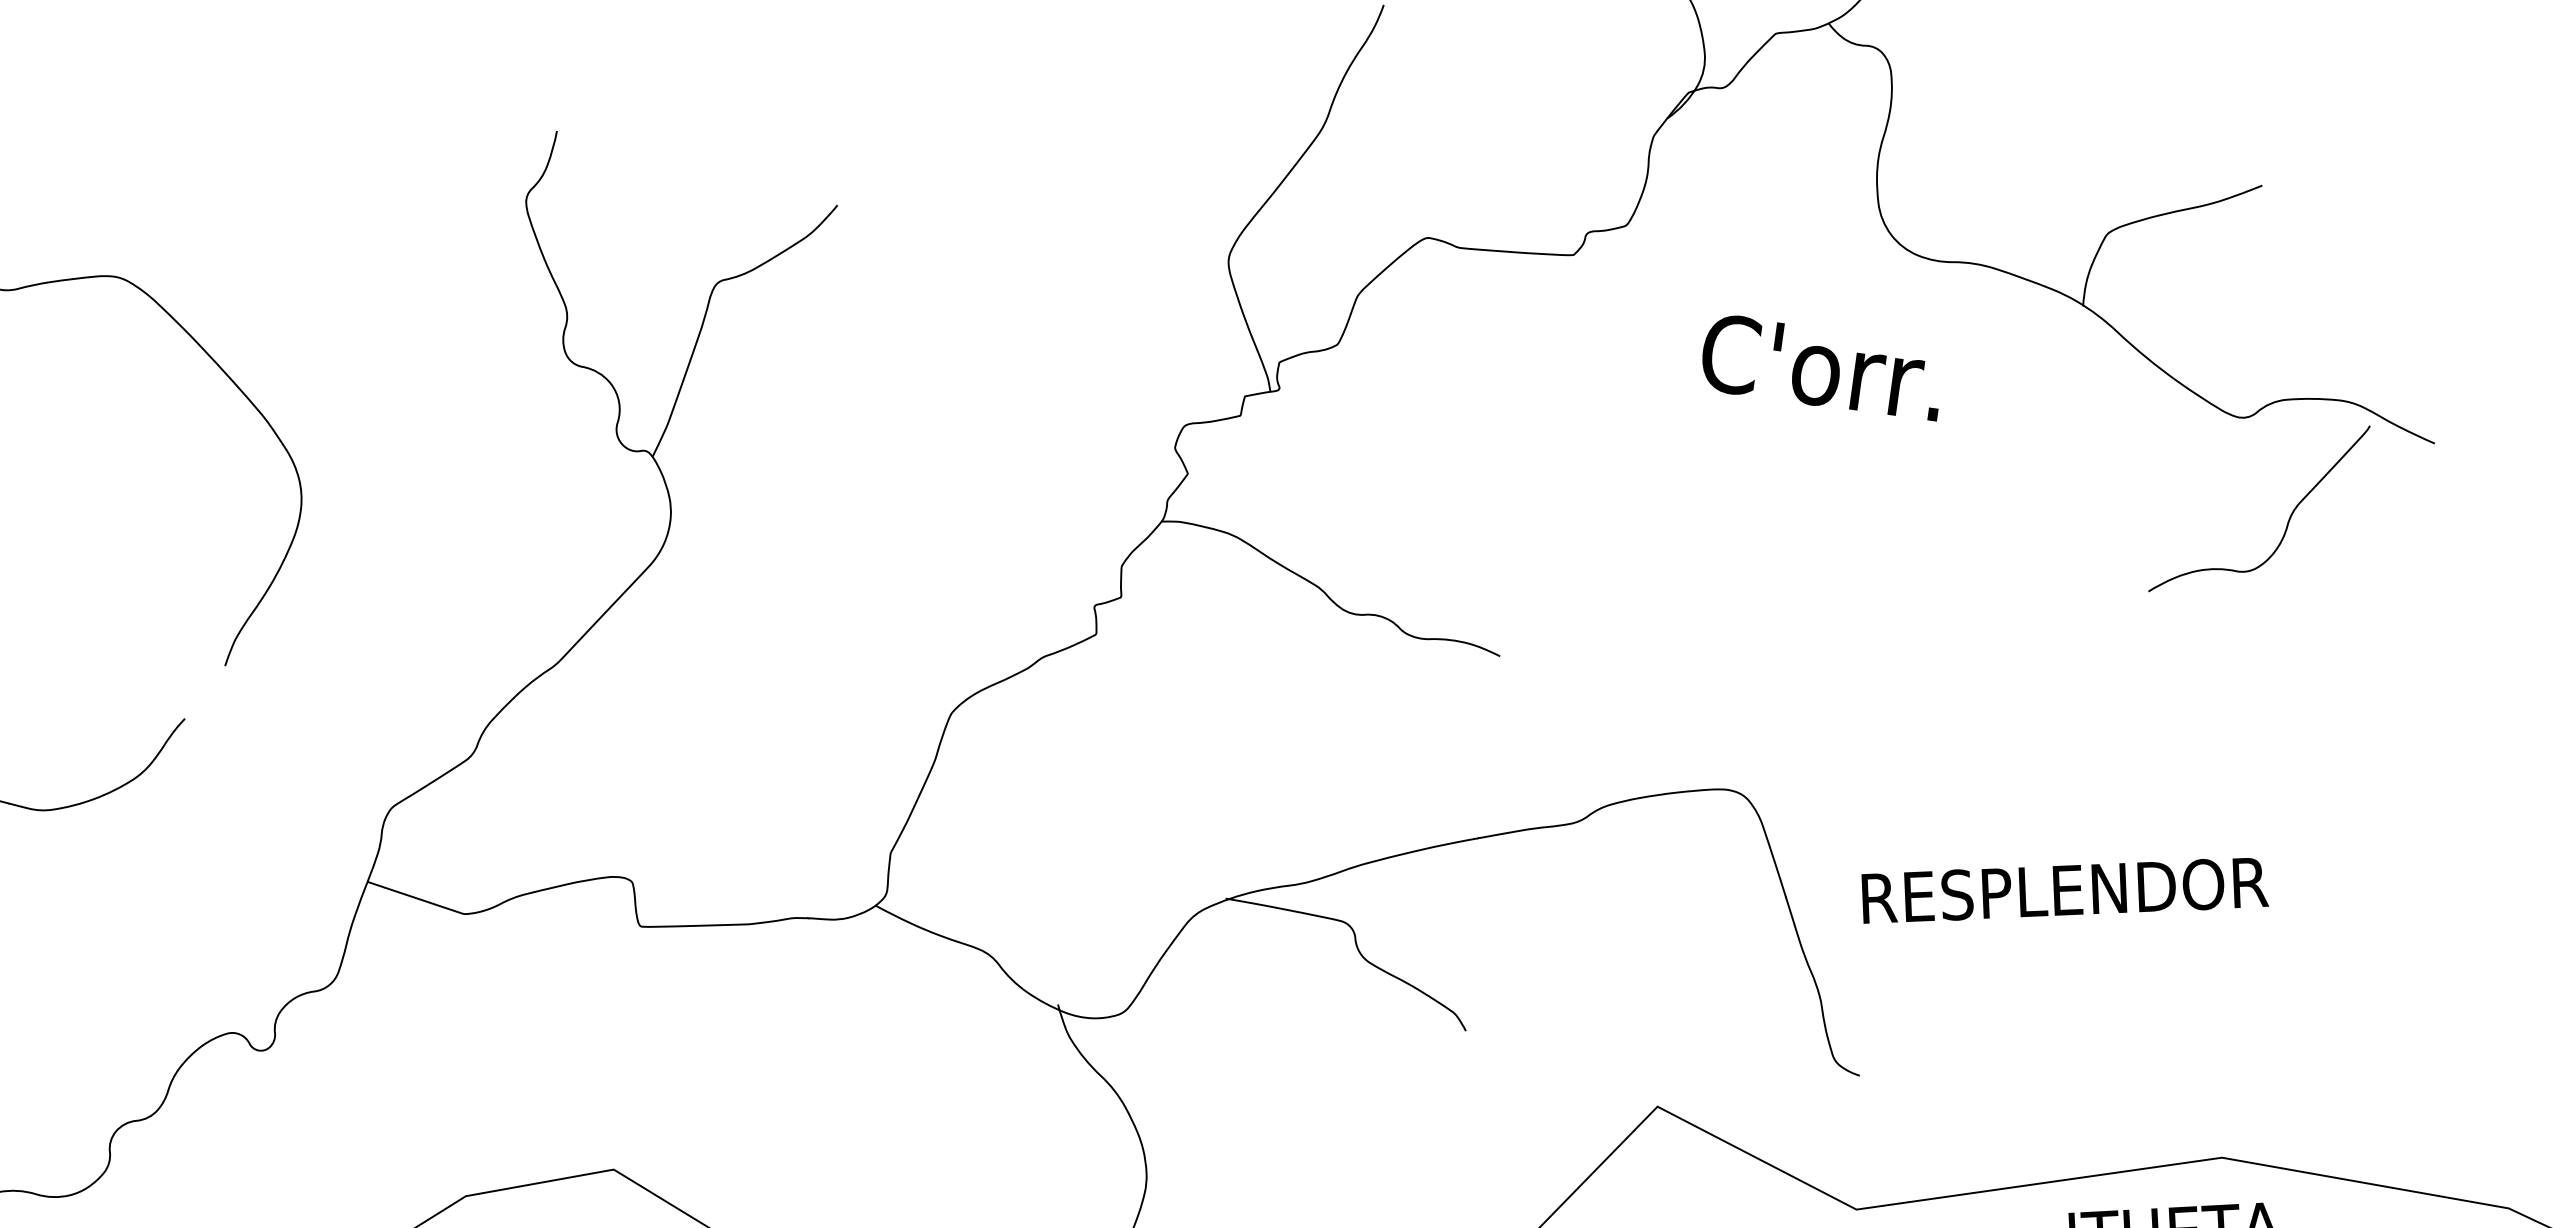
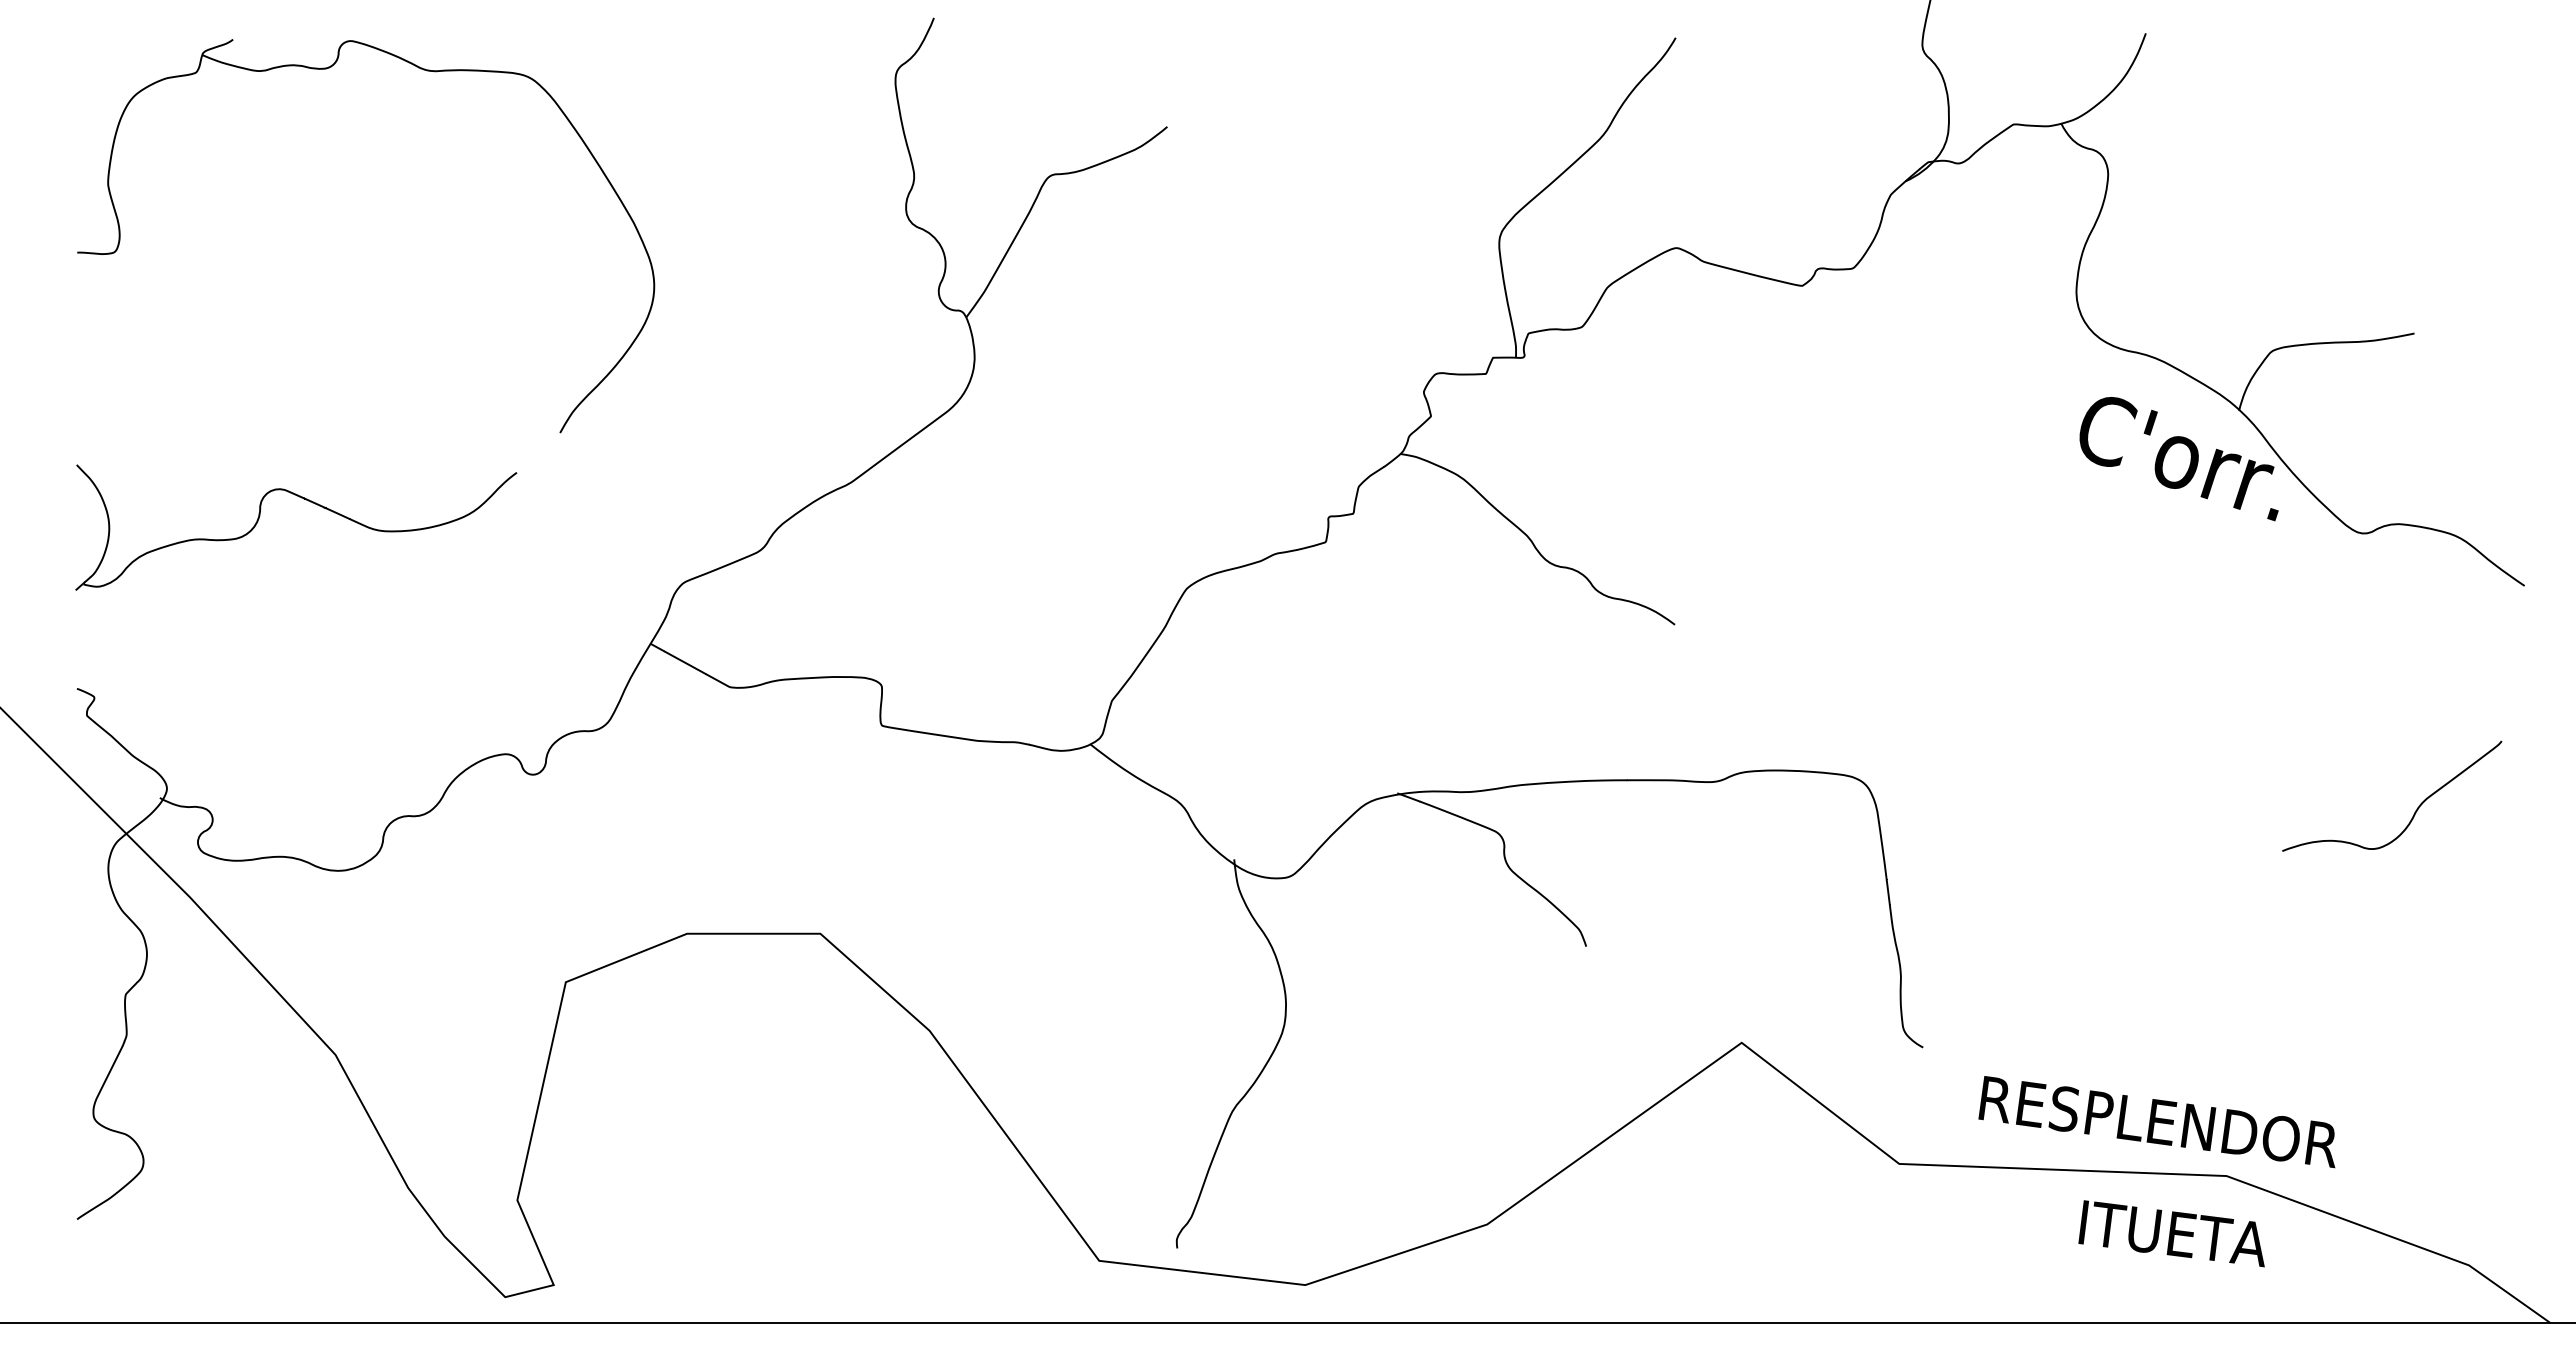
text: (1817, 372) -> (2178, 459), moved
curve: (2288, 519) -> (2415, 810), moved
text: (2061, 891) -> (2156, 1122), moved

